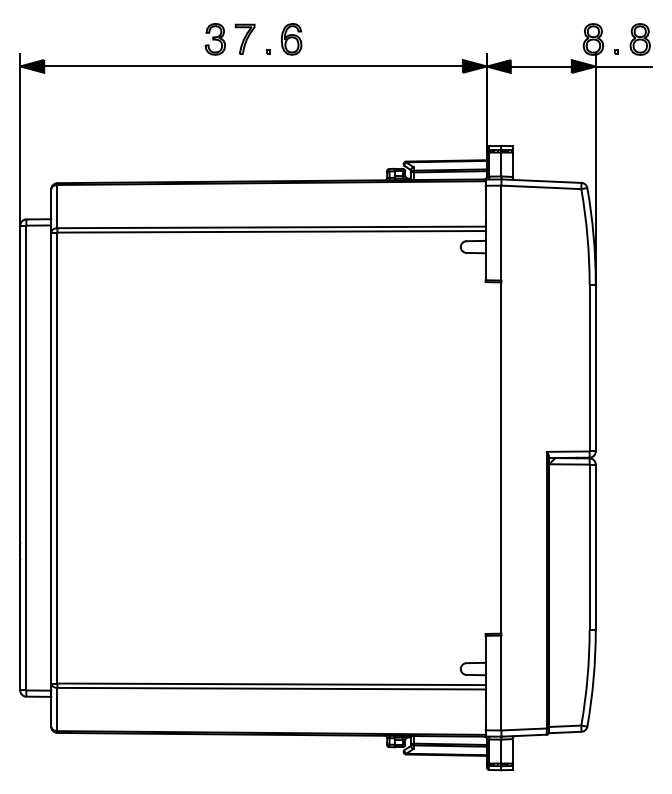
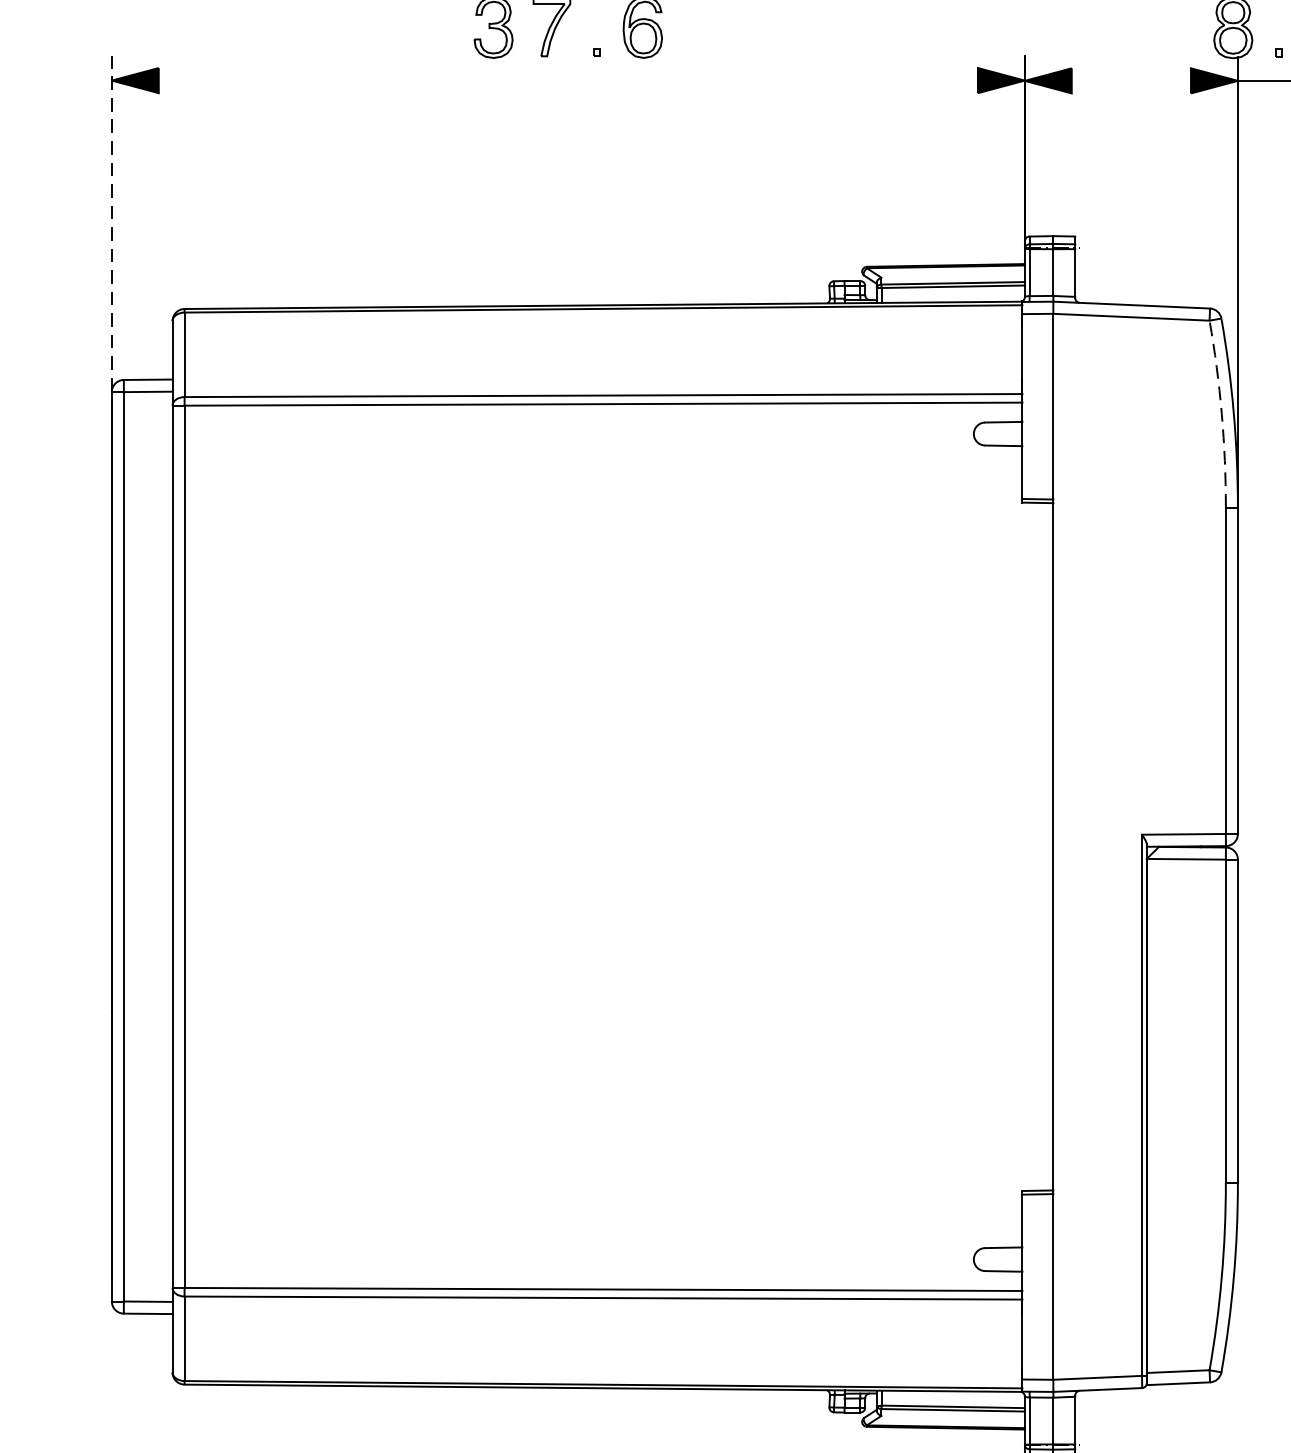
line: (253, 66) -> (568, 80), removed
line: (540, 66) -> (1129, 80), removed
line: (20, 144) -> (112, 233), solid -> dashed
arc: (587, 236) -> (1221, 413), solid -> dashed

